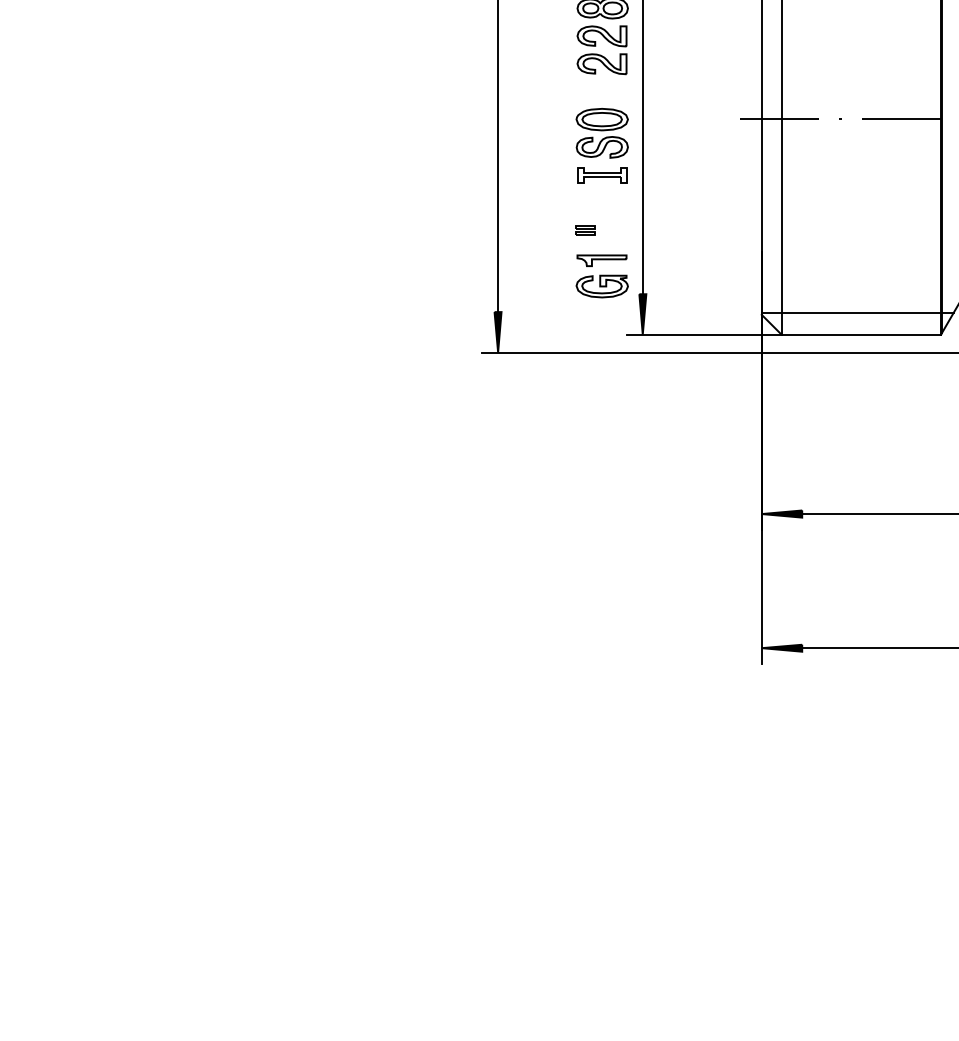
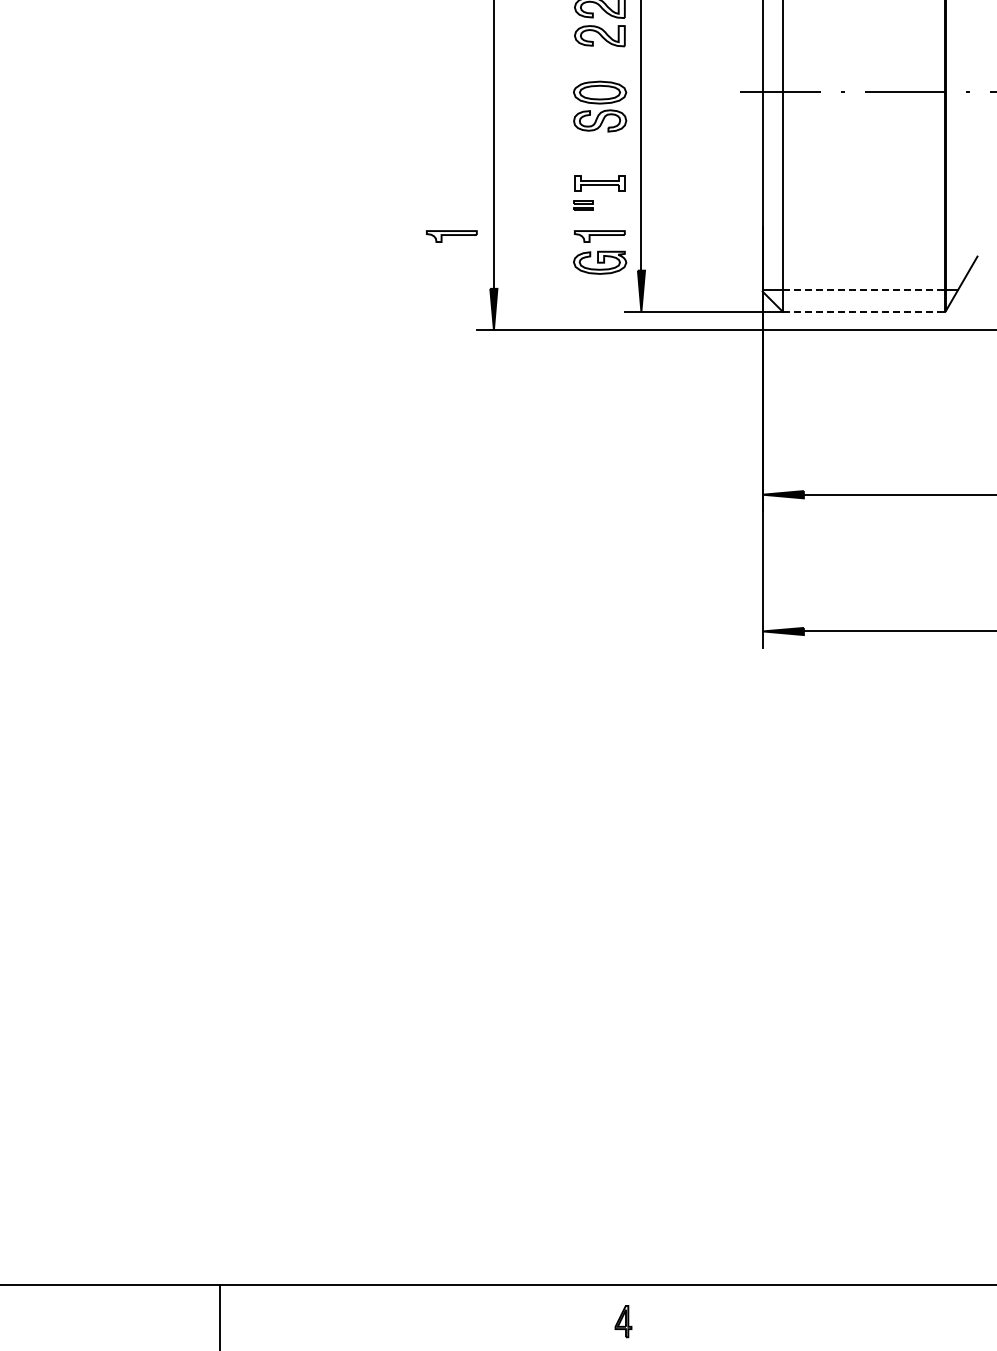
part: (601, 175) -> (599, 183), moved
part: (456, 260) -> (451, 236), added
line: (861, 312) -> (864, 289), solid -> dashed
line: (861, 334) -> (864, 311), solid -> dashed

